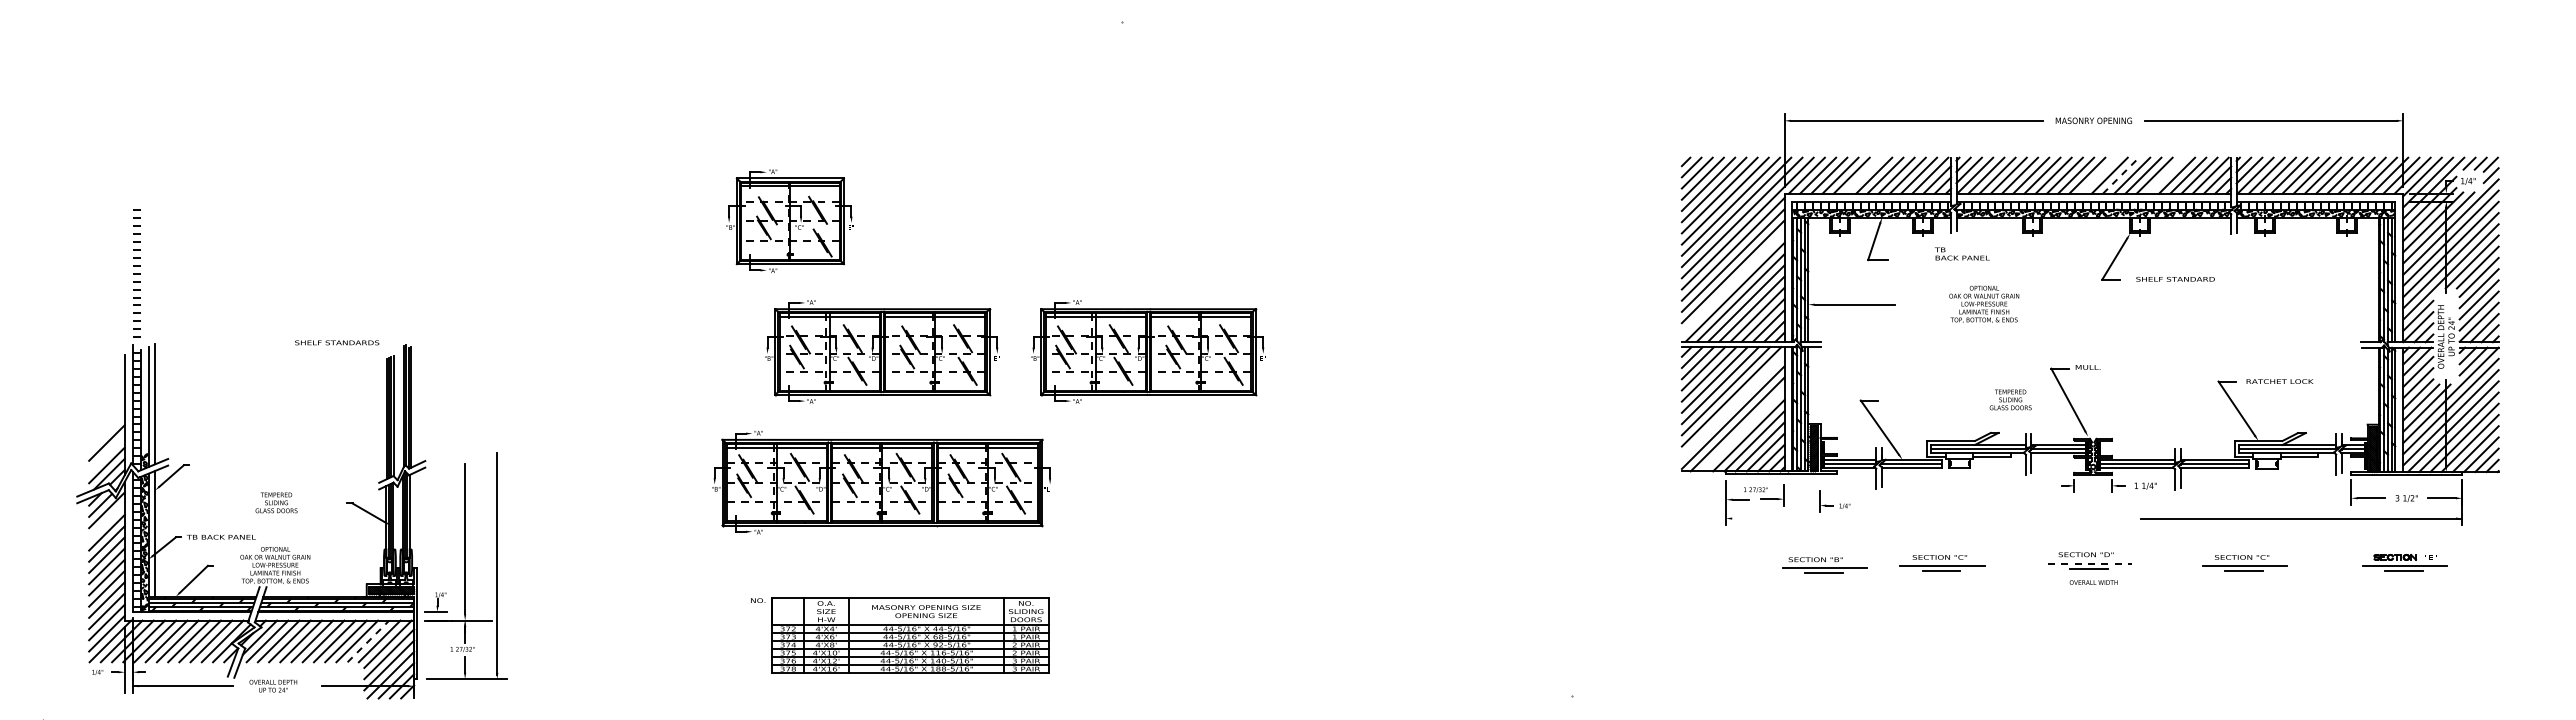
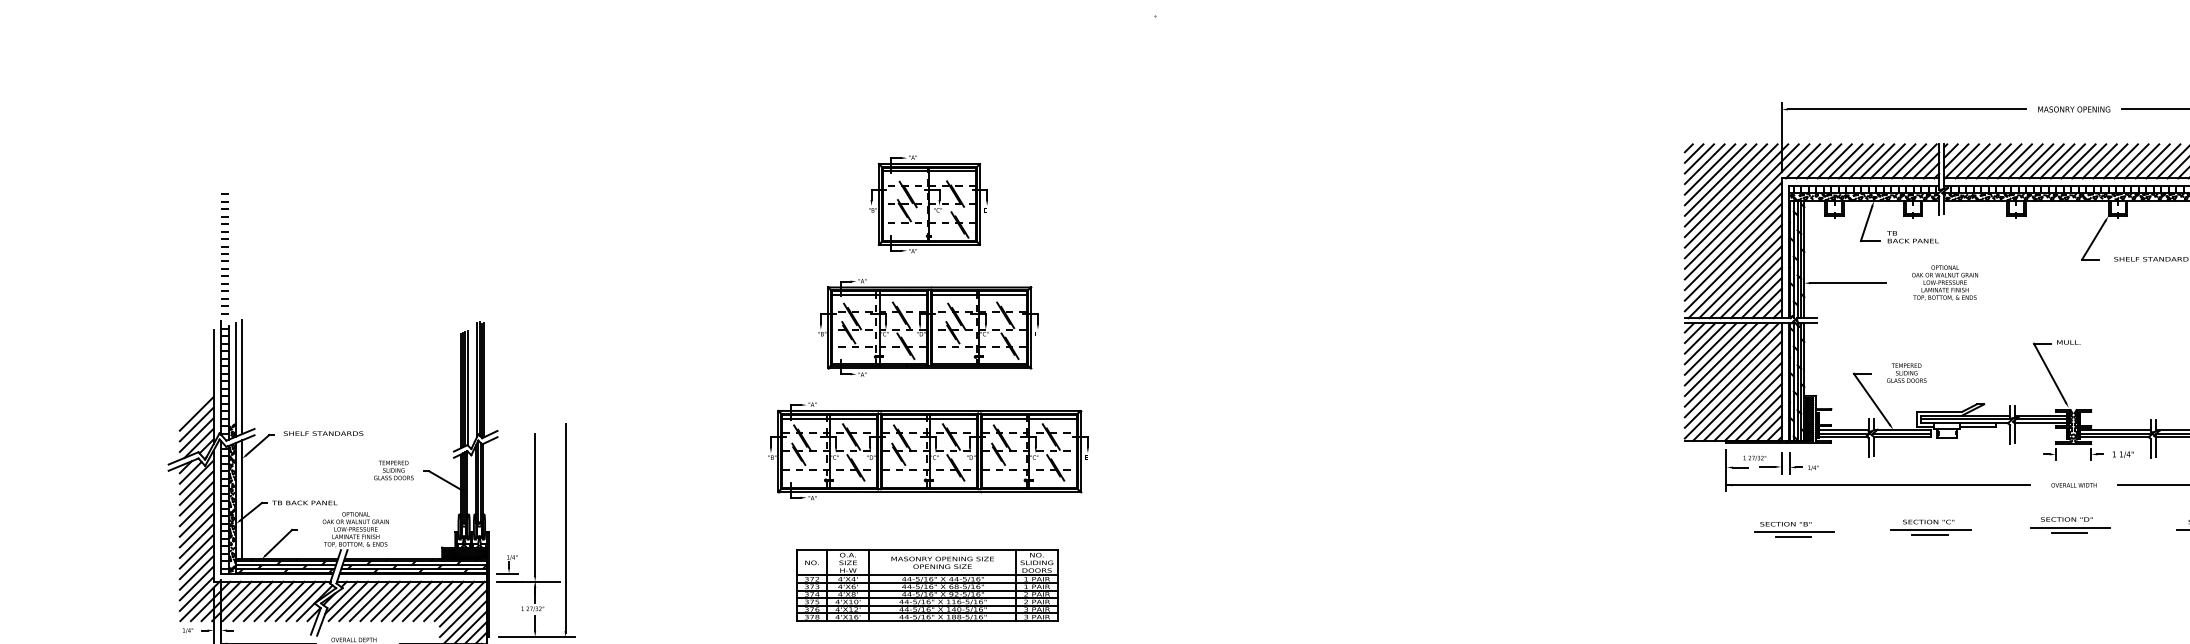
line: (1862, 175) -> (1855, 161), added
line: (2098, 175) -> (2078, 161), added
line: (2121, 175) -> (2100, 161), dashed -> solid
line: (2165, 175) -> (2141, 161), added
part: (789, 220) -> (928, 203), moved
text: (1962, 253) -> (1913, 236), moved
line: (1732, 282) -> (1732, 262), added
text: (1984, 303) -> (1945, 282), moved
text: (337, 342) -> (323, 433), moved
part: (1148, 351) -> (1180, 327), removed
text: (2010, 399) -> (1906, 372), moved
line: (1732, 406) -> (1732, 379), added
line: (1742, 429) -> (1742, 401), added
line: (106, 454) -> (196, 424), added
part: (1834, 501) -> (1803, 463), moved
text: (276, 502) -> (393, 470), moved
line: (1886, 518) -> (1878, 485), added
line: (106, 521) -> (196, 488), added
line: (2090, 563) -> (2070, 527), dashed -> solid
part: (1824, 565) -> (1794, 529), moved
text: (2093, 582) -> (2073, 485), moved
part: (910, 635) -> (927, 585), moved
line: (368, 641) -> (443, 601), dashed -> solid

